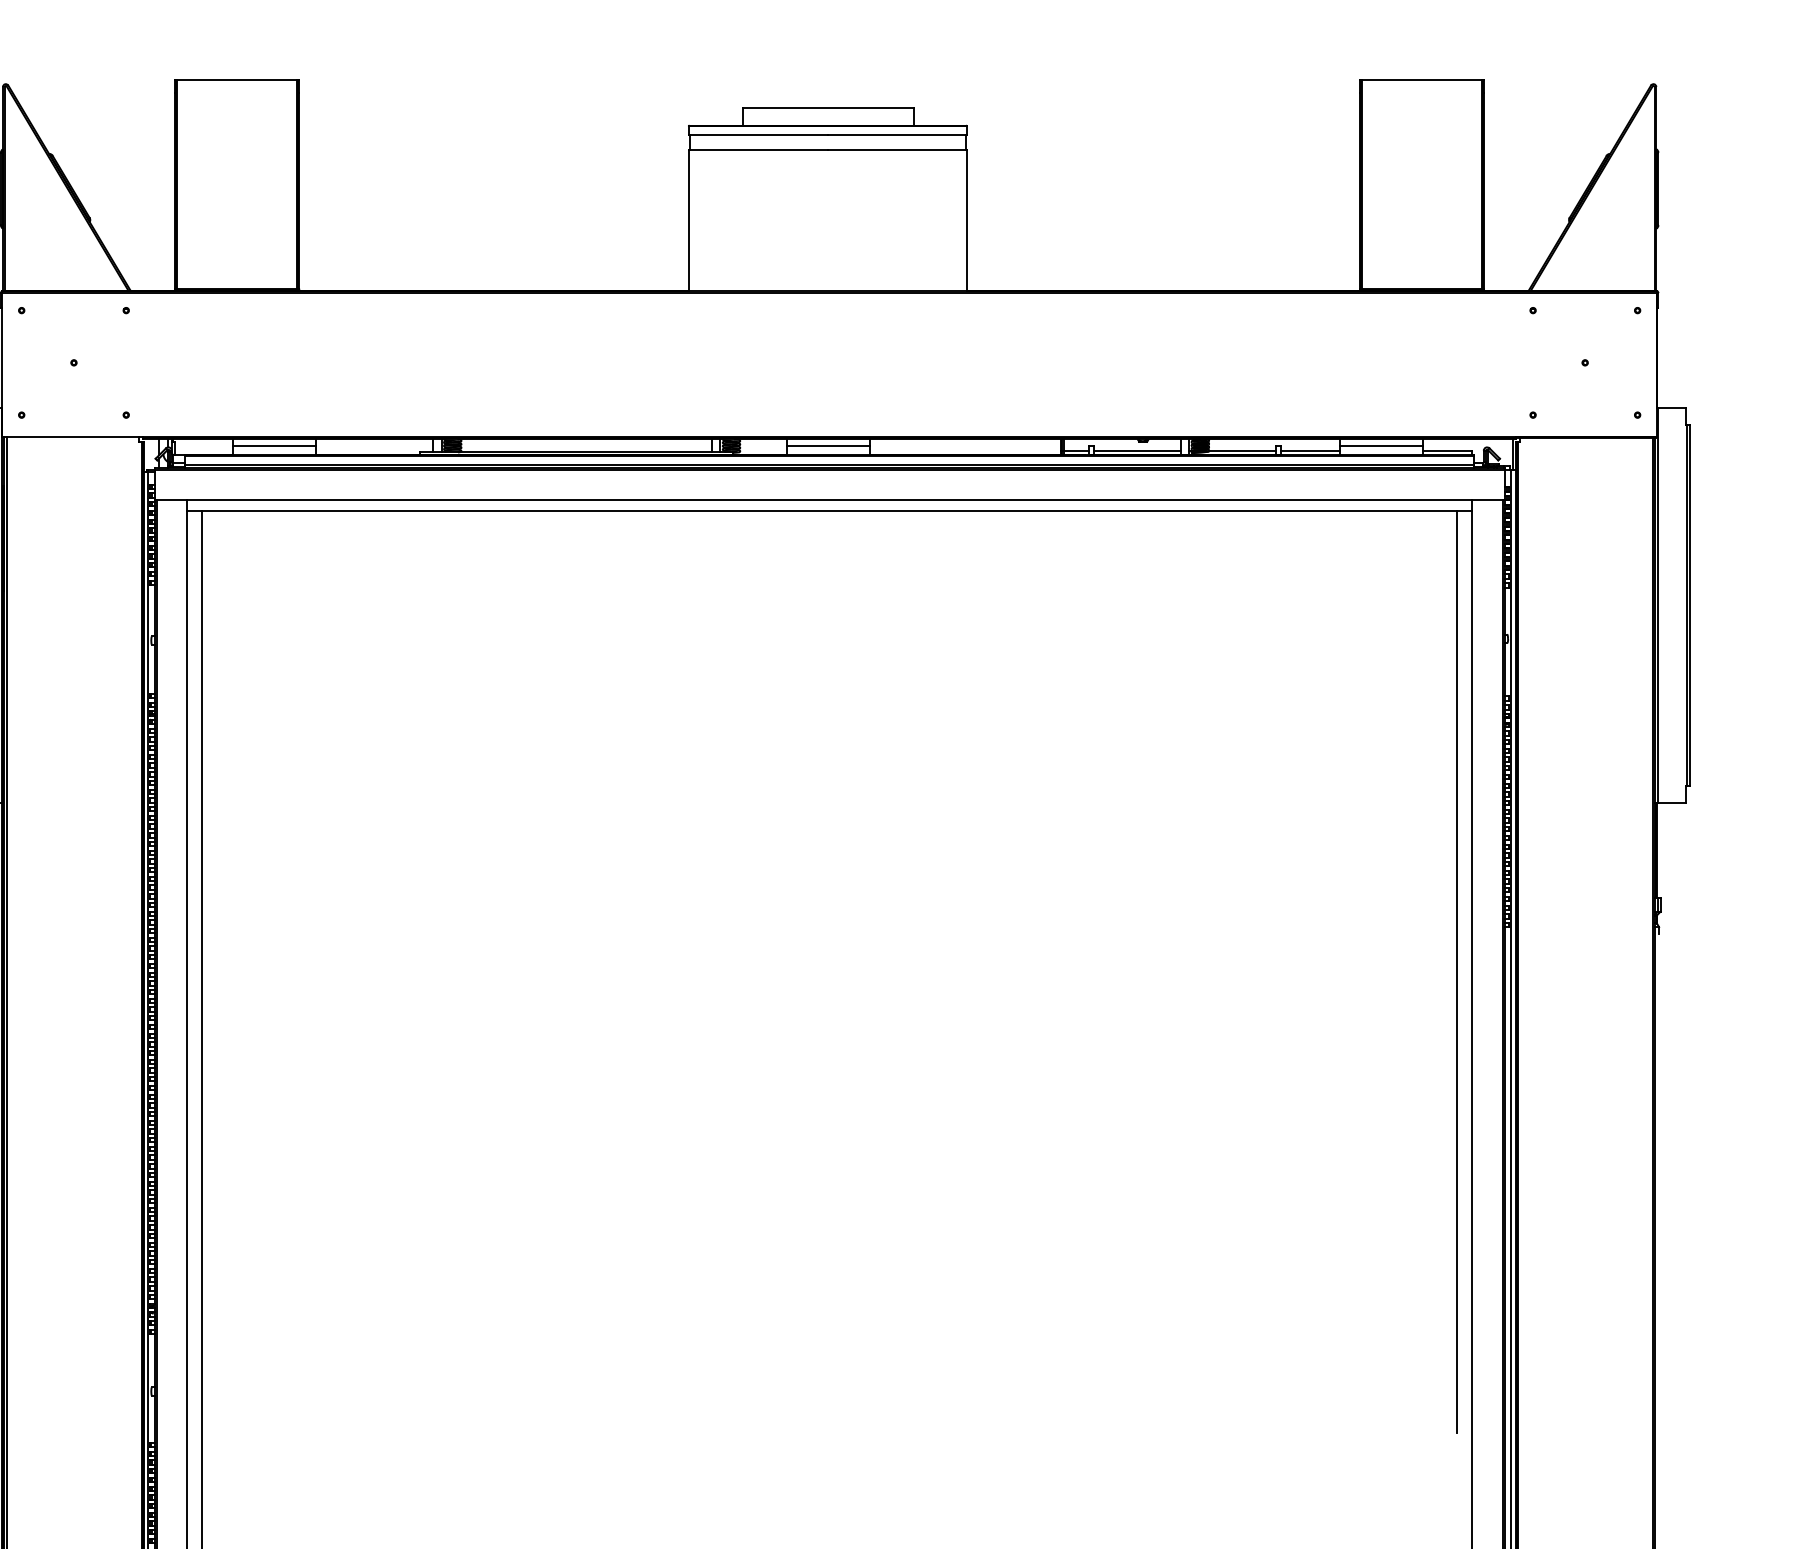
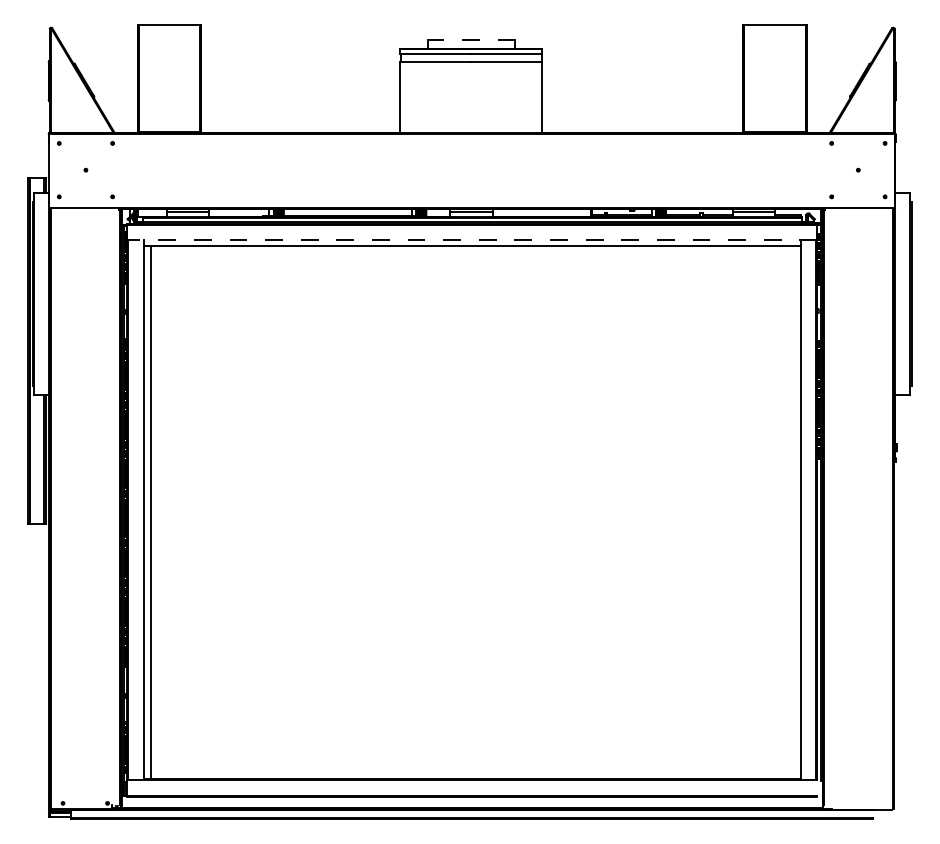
line: (828, 107) -> (471, 39), solid -> dashed
line: (828, 500) -> (471, 240), solid -> dashed
line: (1456, 970) -> (792, 480), removed

